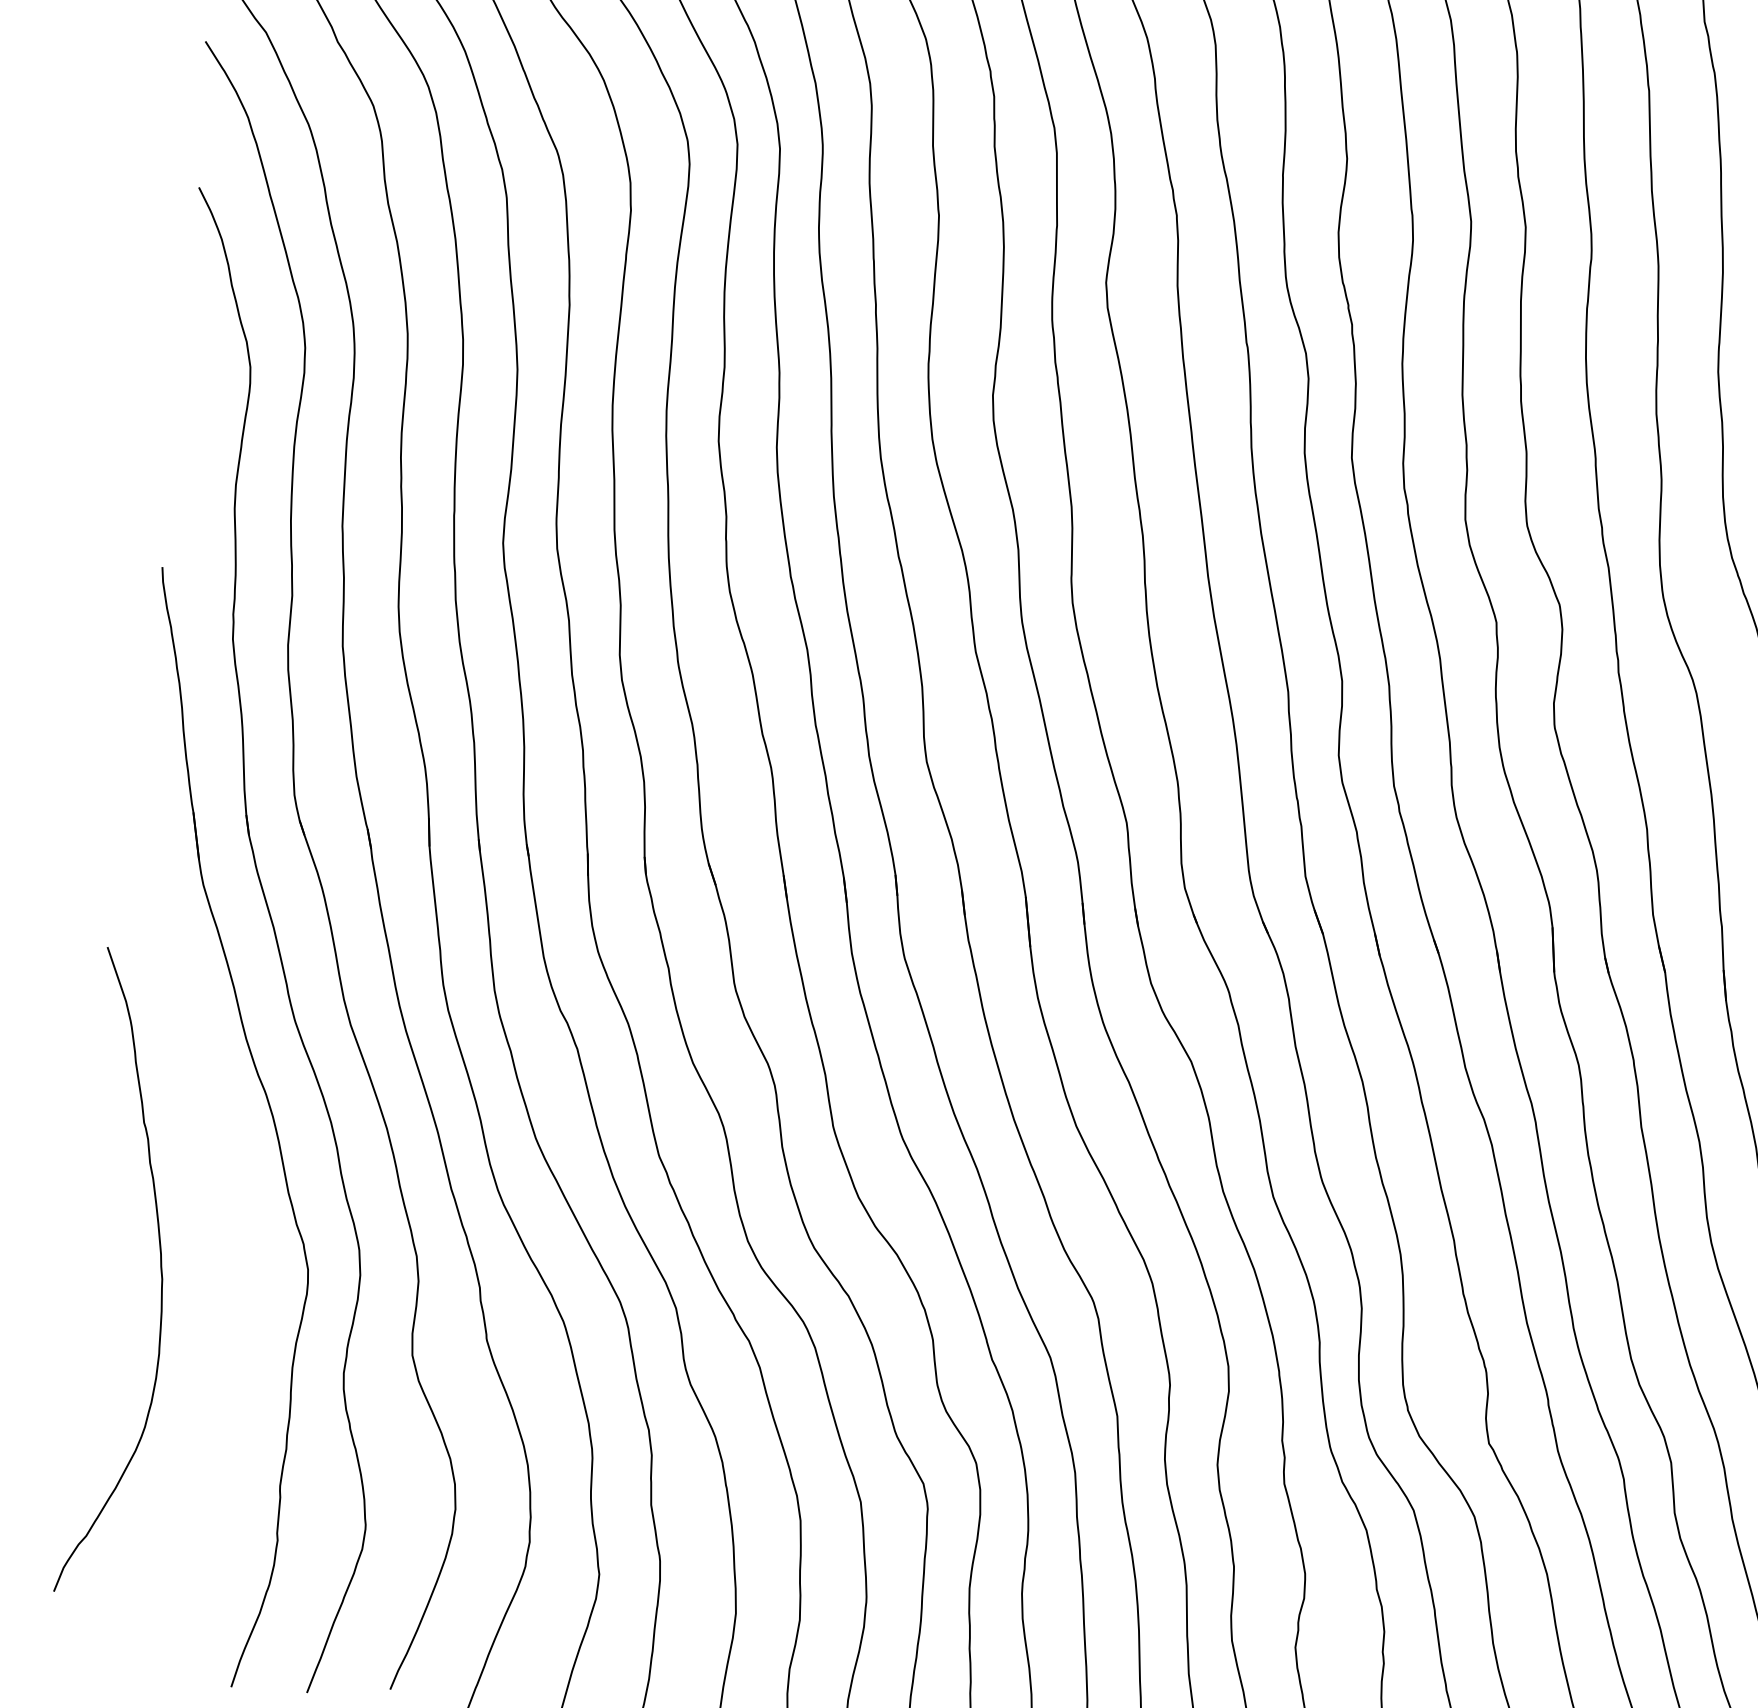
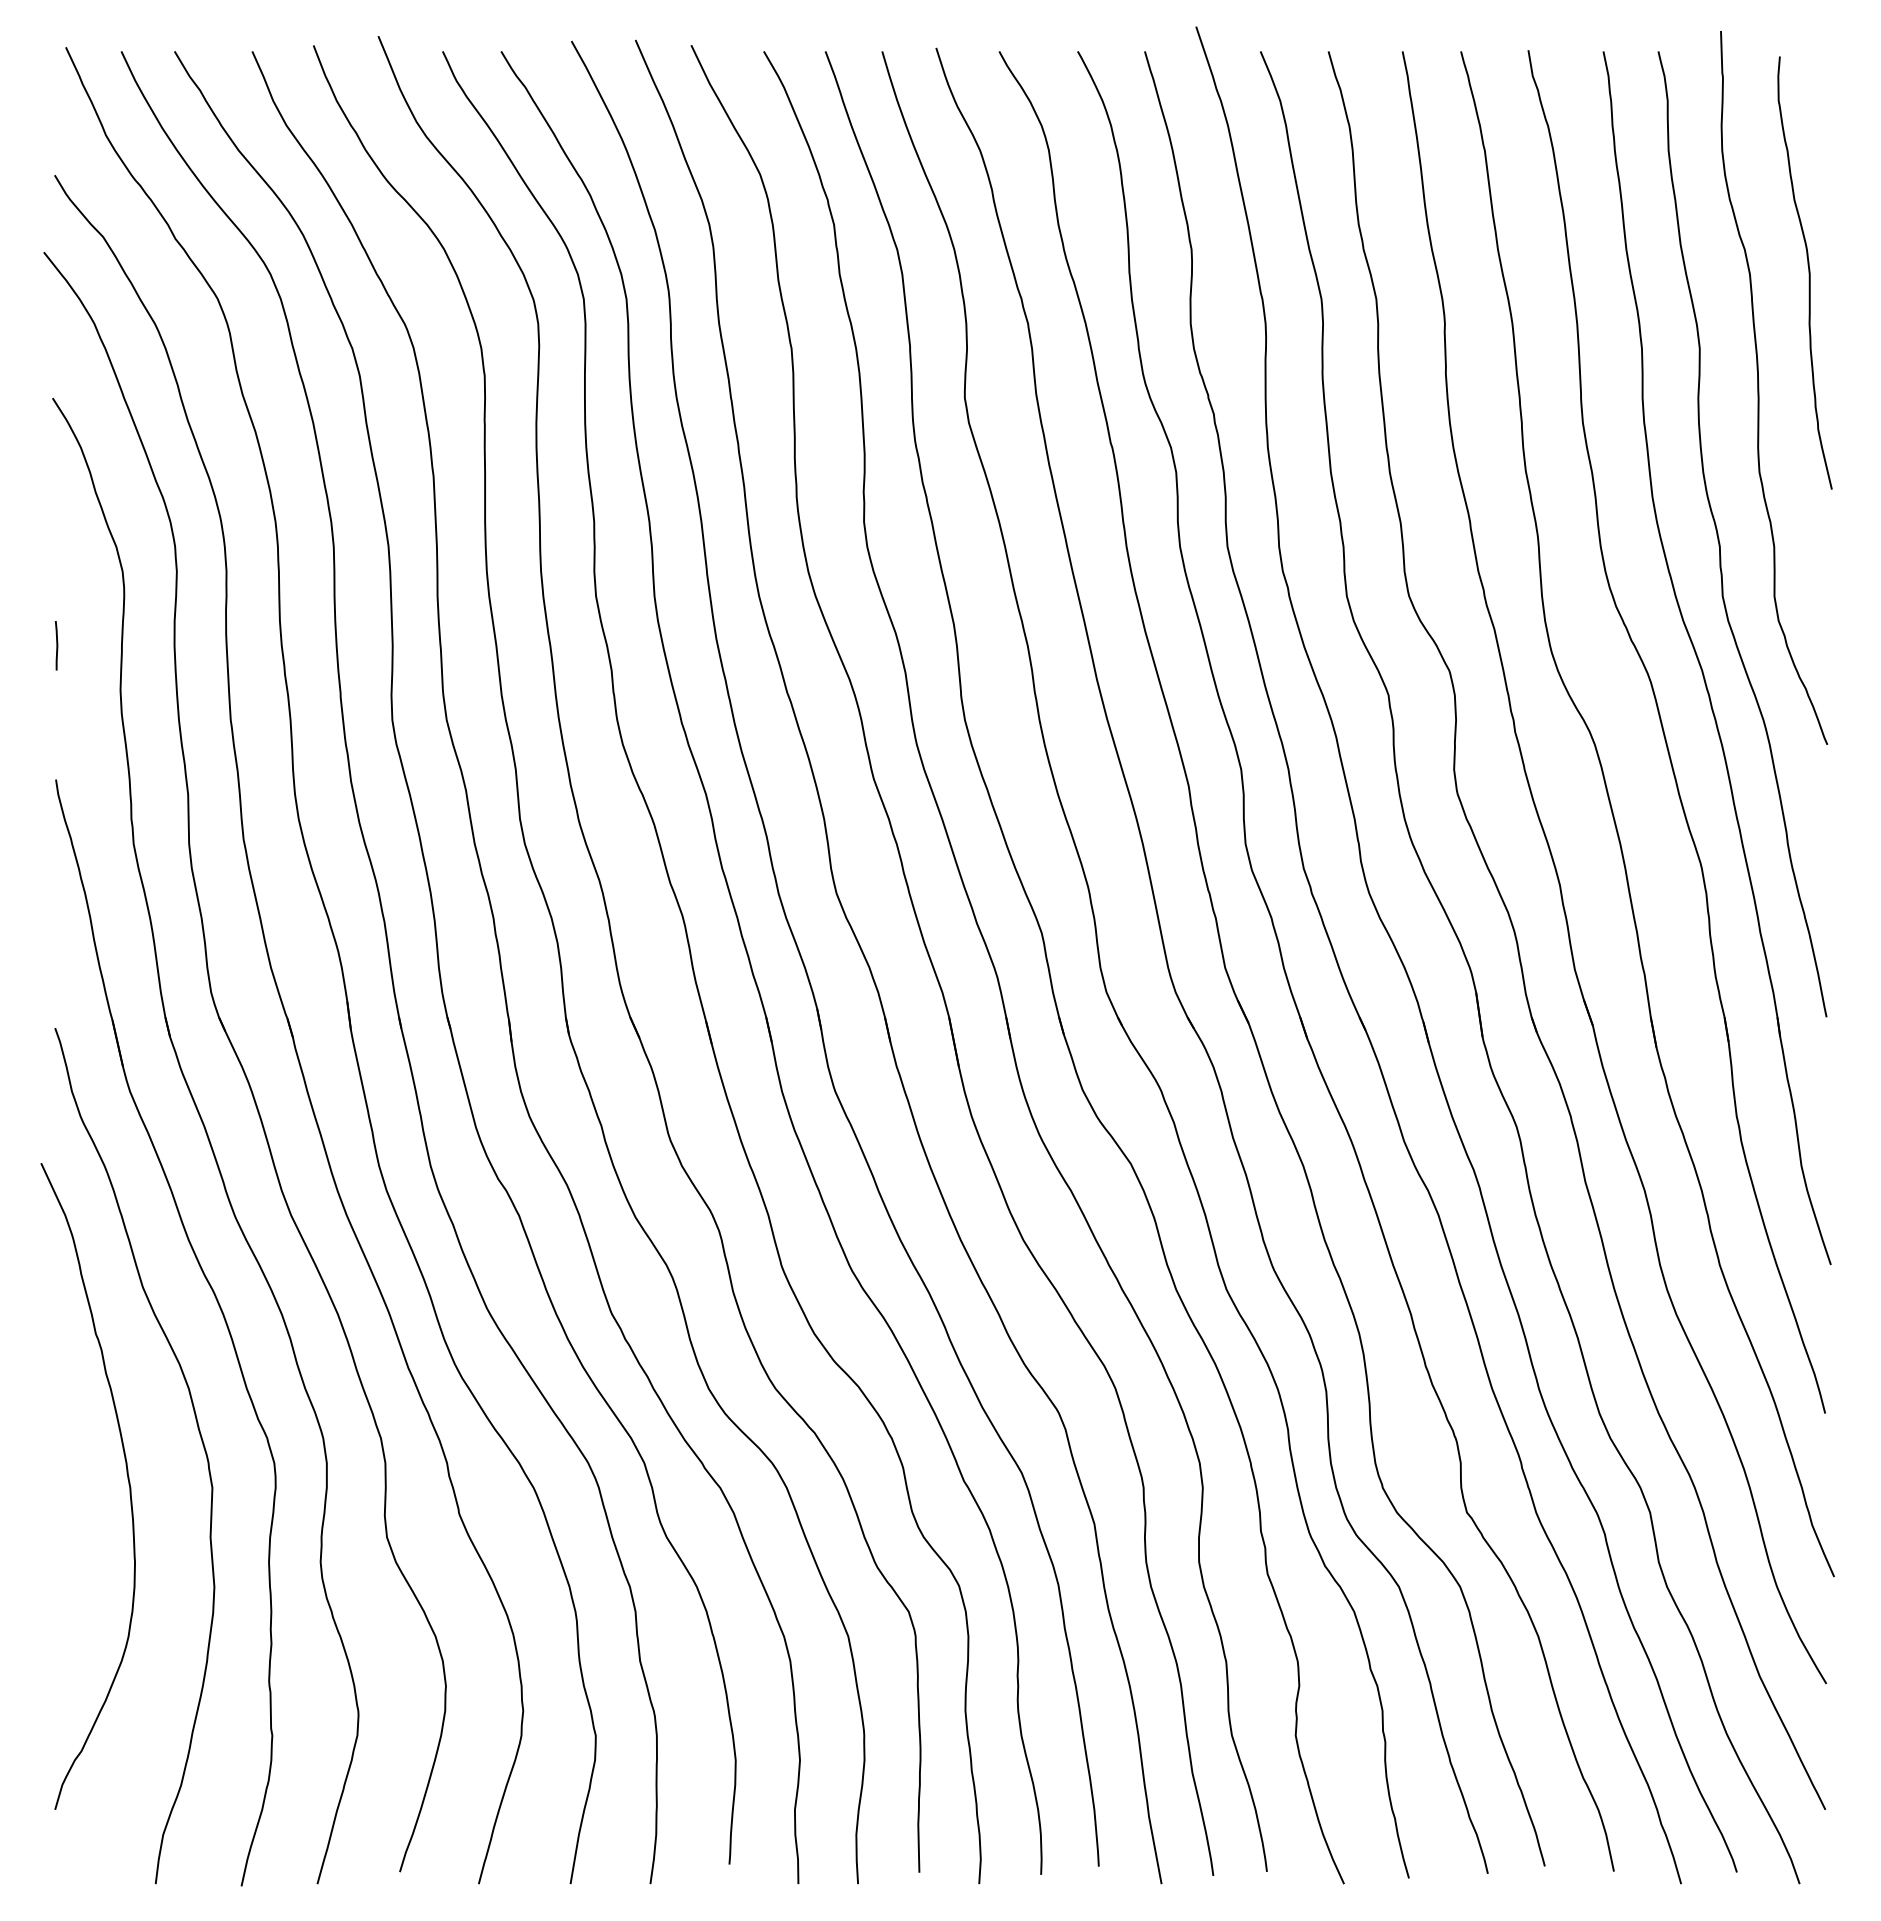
line: (176, 433) -> (56, 645), added
curve: (236, 1234) -> (199, 1435), added

